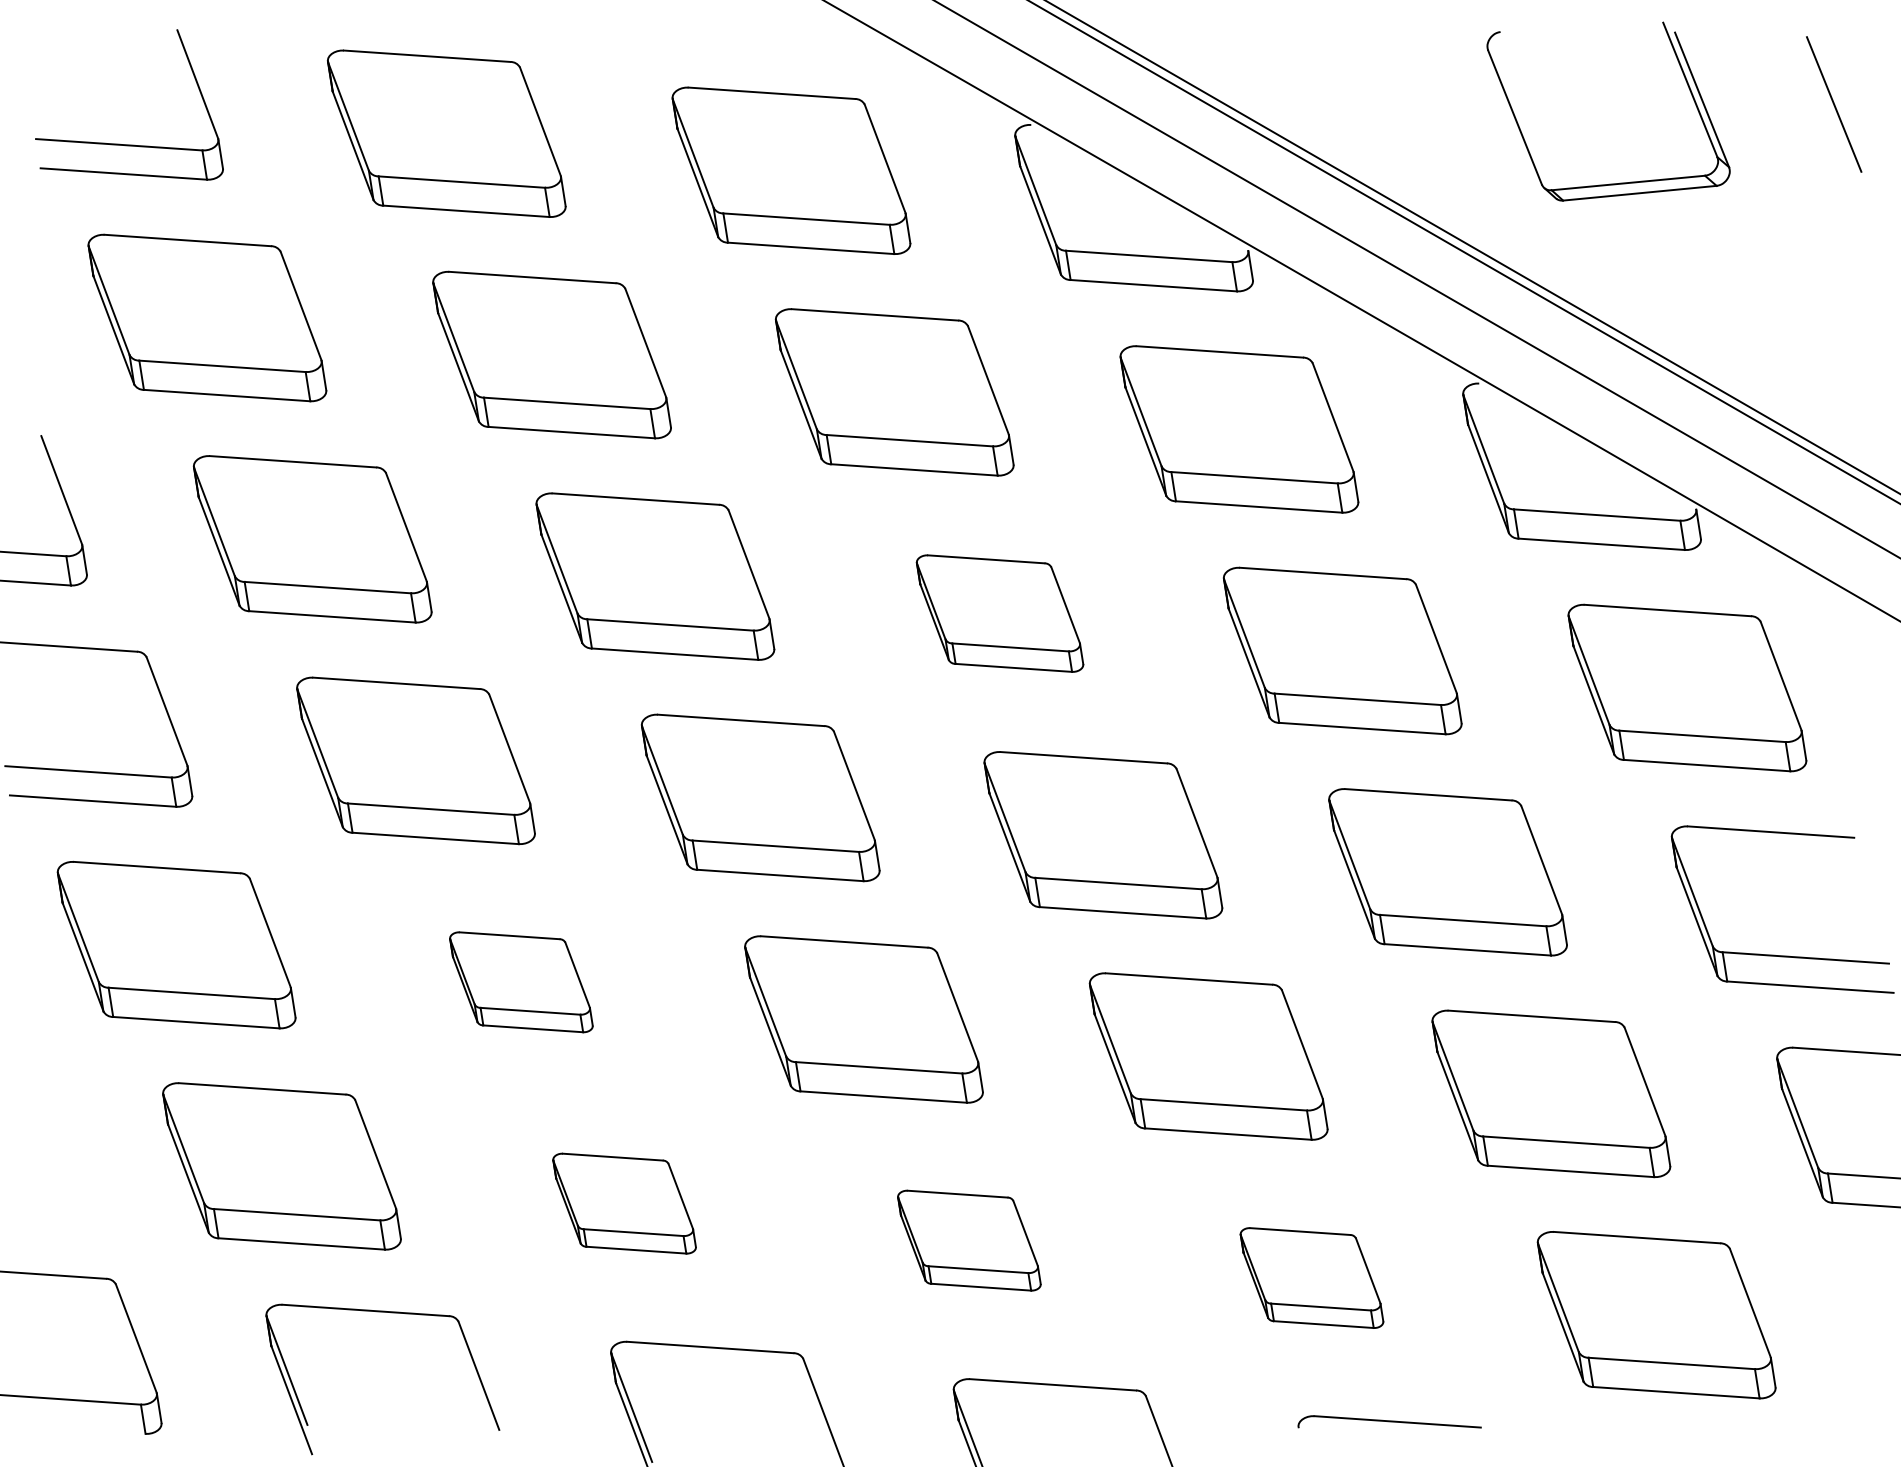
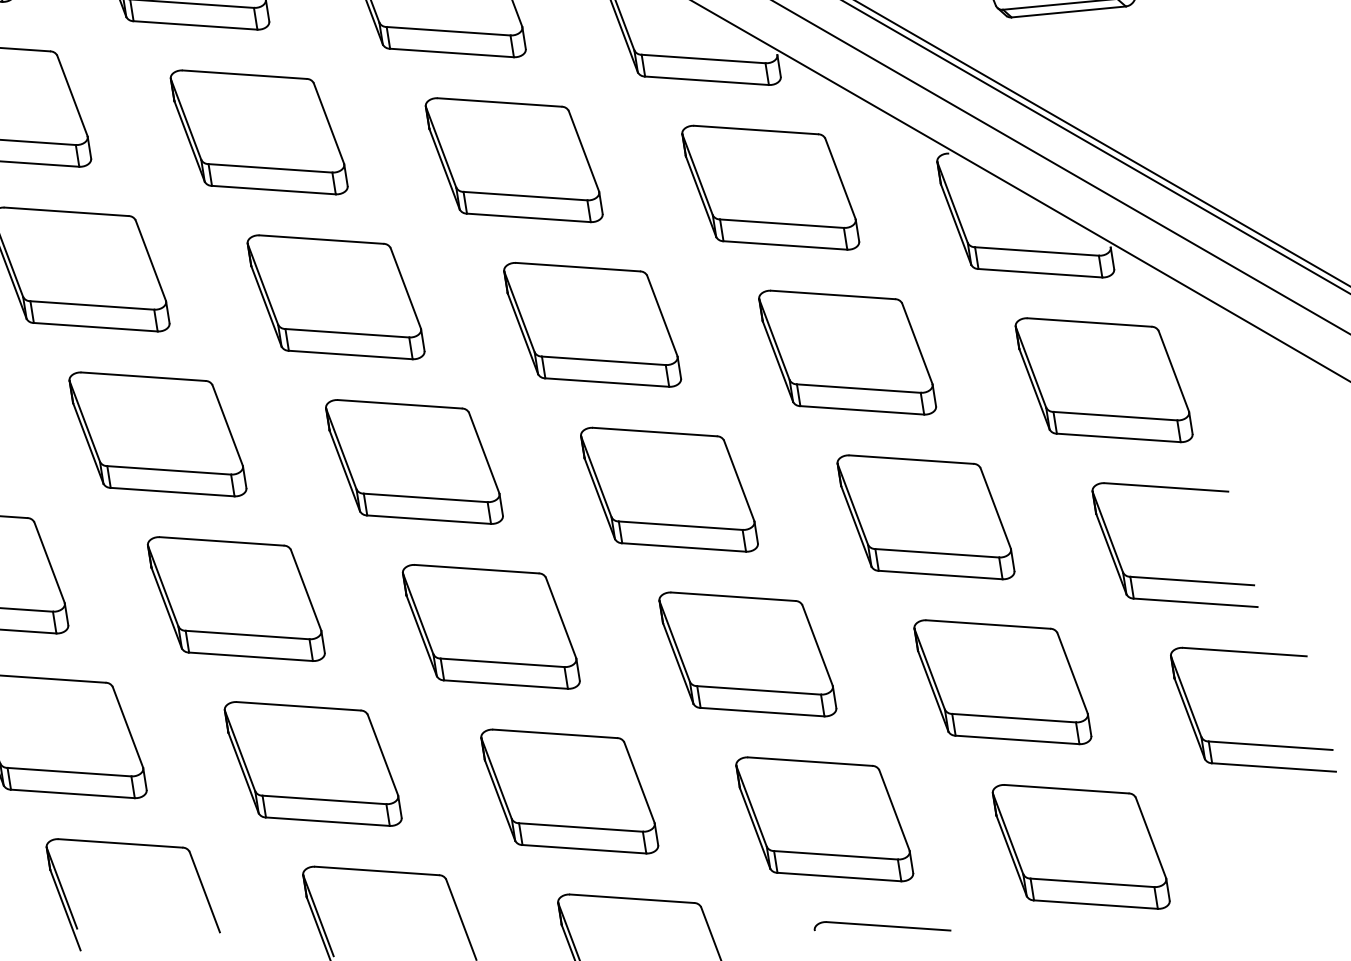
part: (999, 613) -> (592, 324), size x1.43
part: (521, 982) -> (236, 599), size x1.67
part: (624, 1203) -> (313, 763), size x1.67
part: (969, 1240) -> (569, 791), size x1.67
part: (1311, 1277) -> (824, 818), size x1.67

